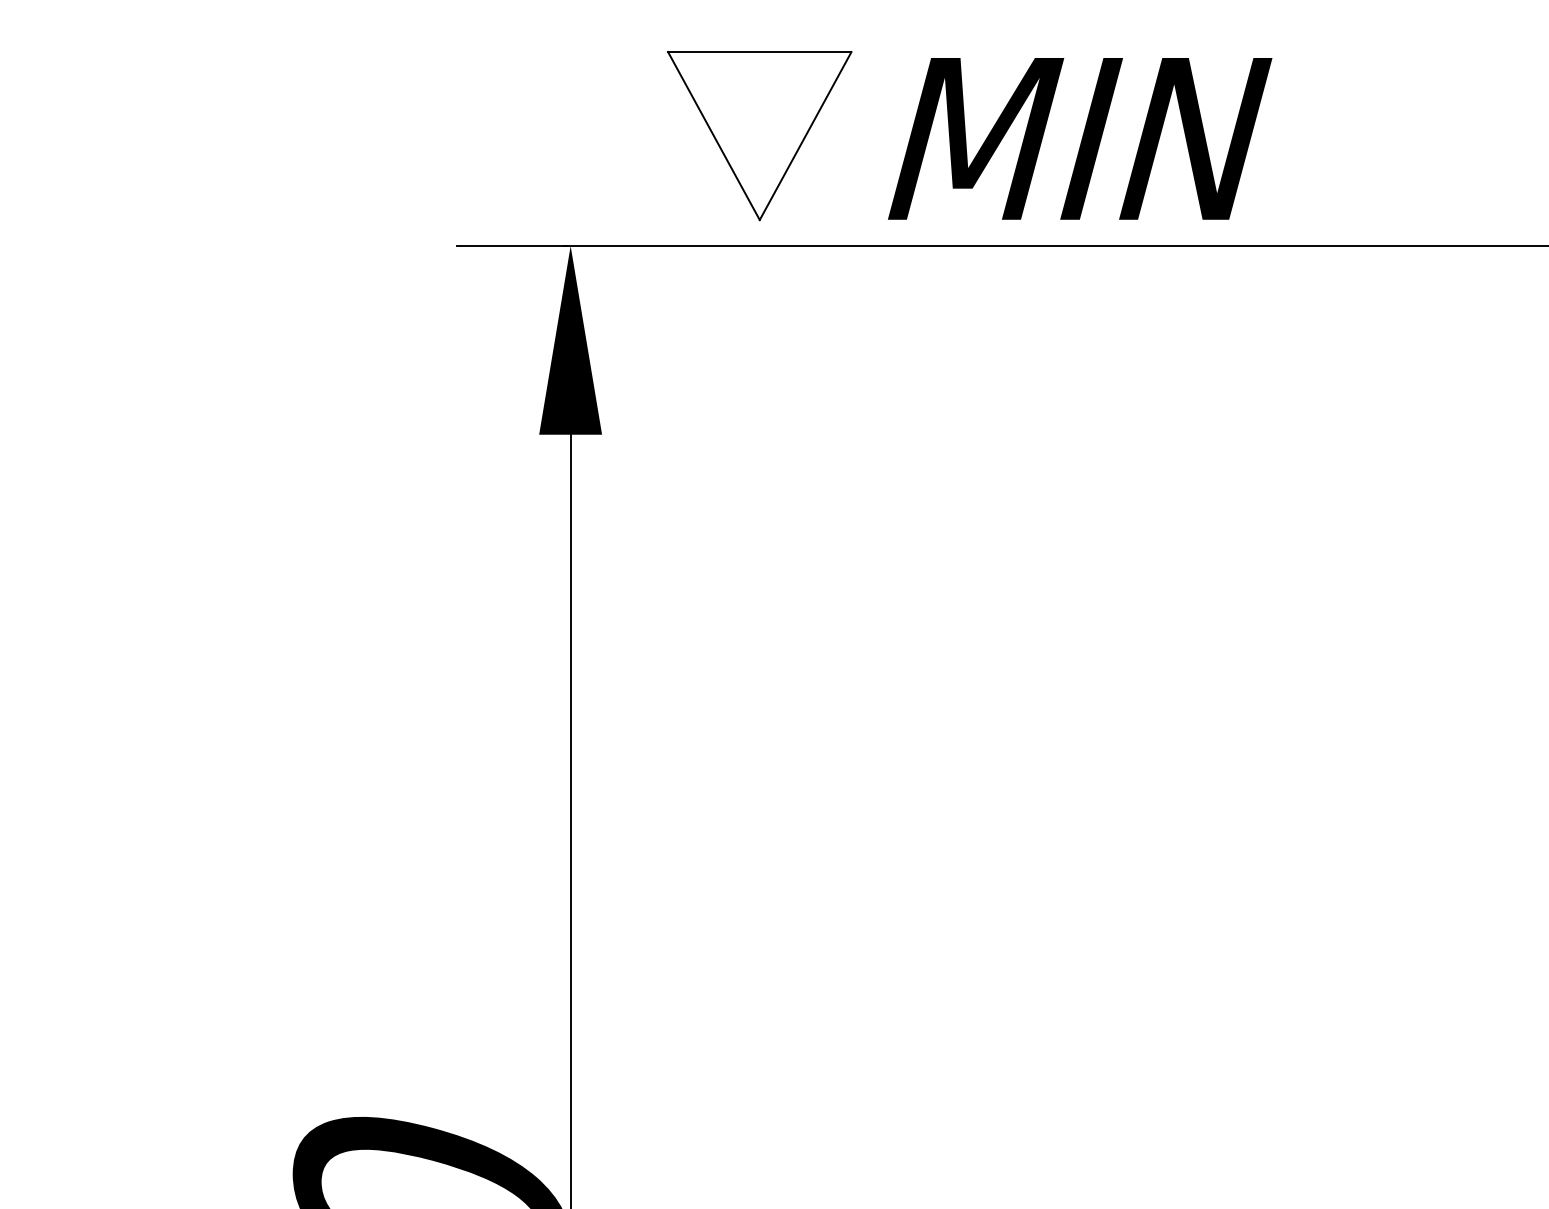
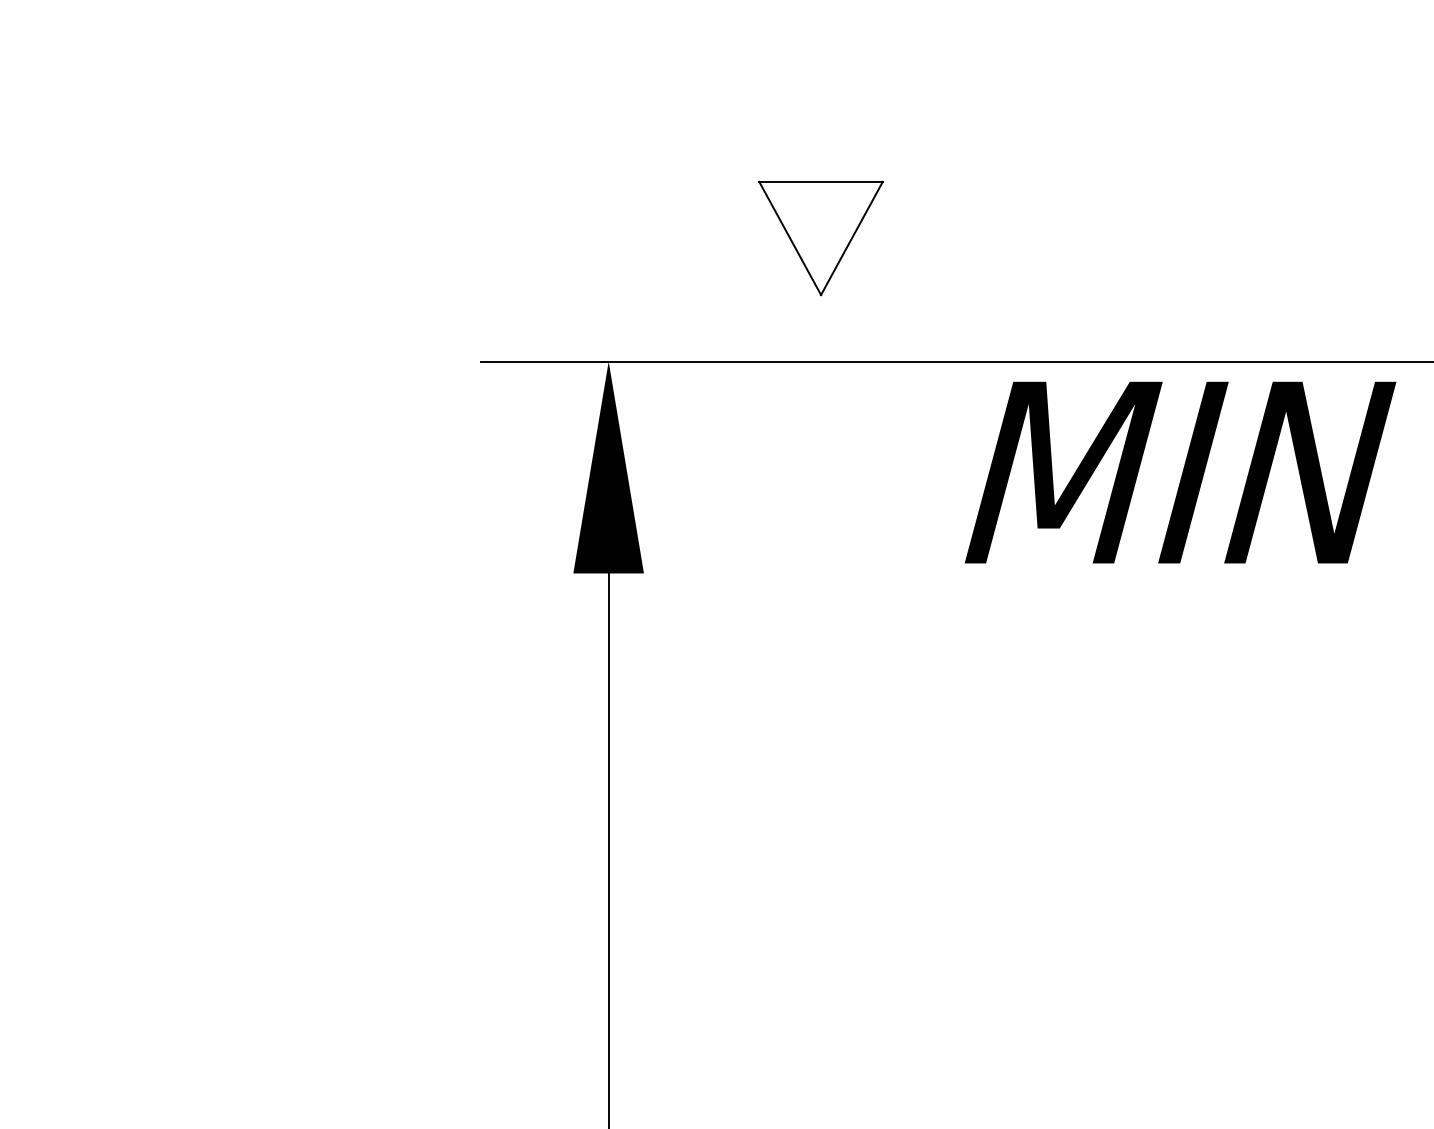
part: (759, 136) -> (820, 238), size x0.6
text: (1080, 138) -> (1180, 472), moved

